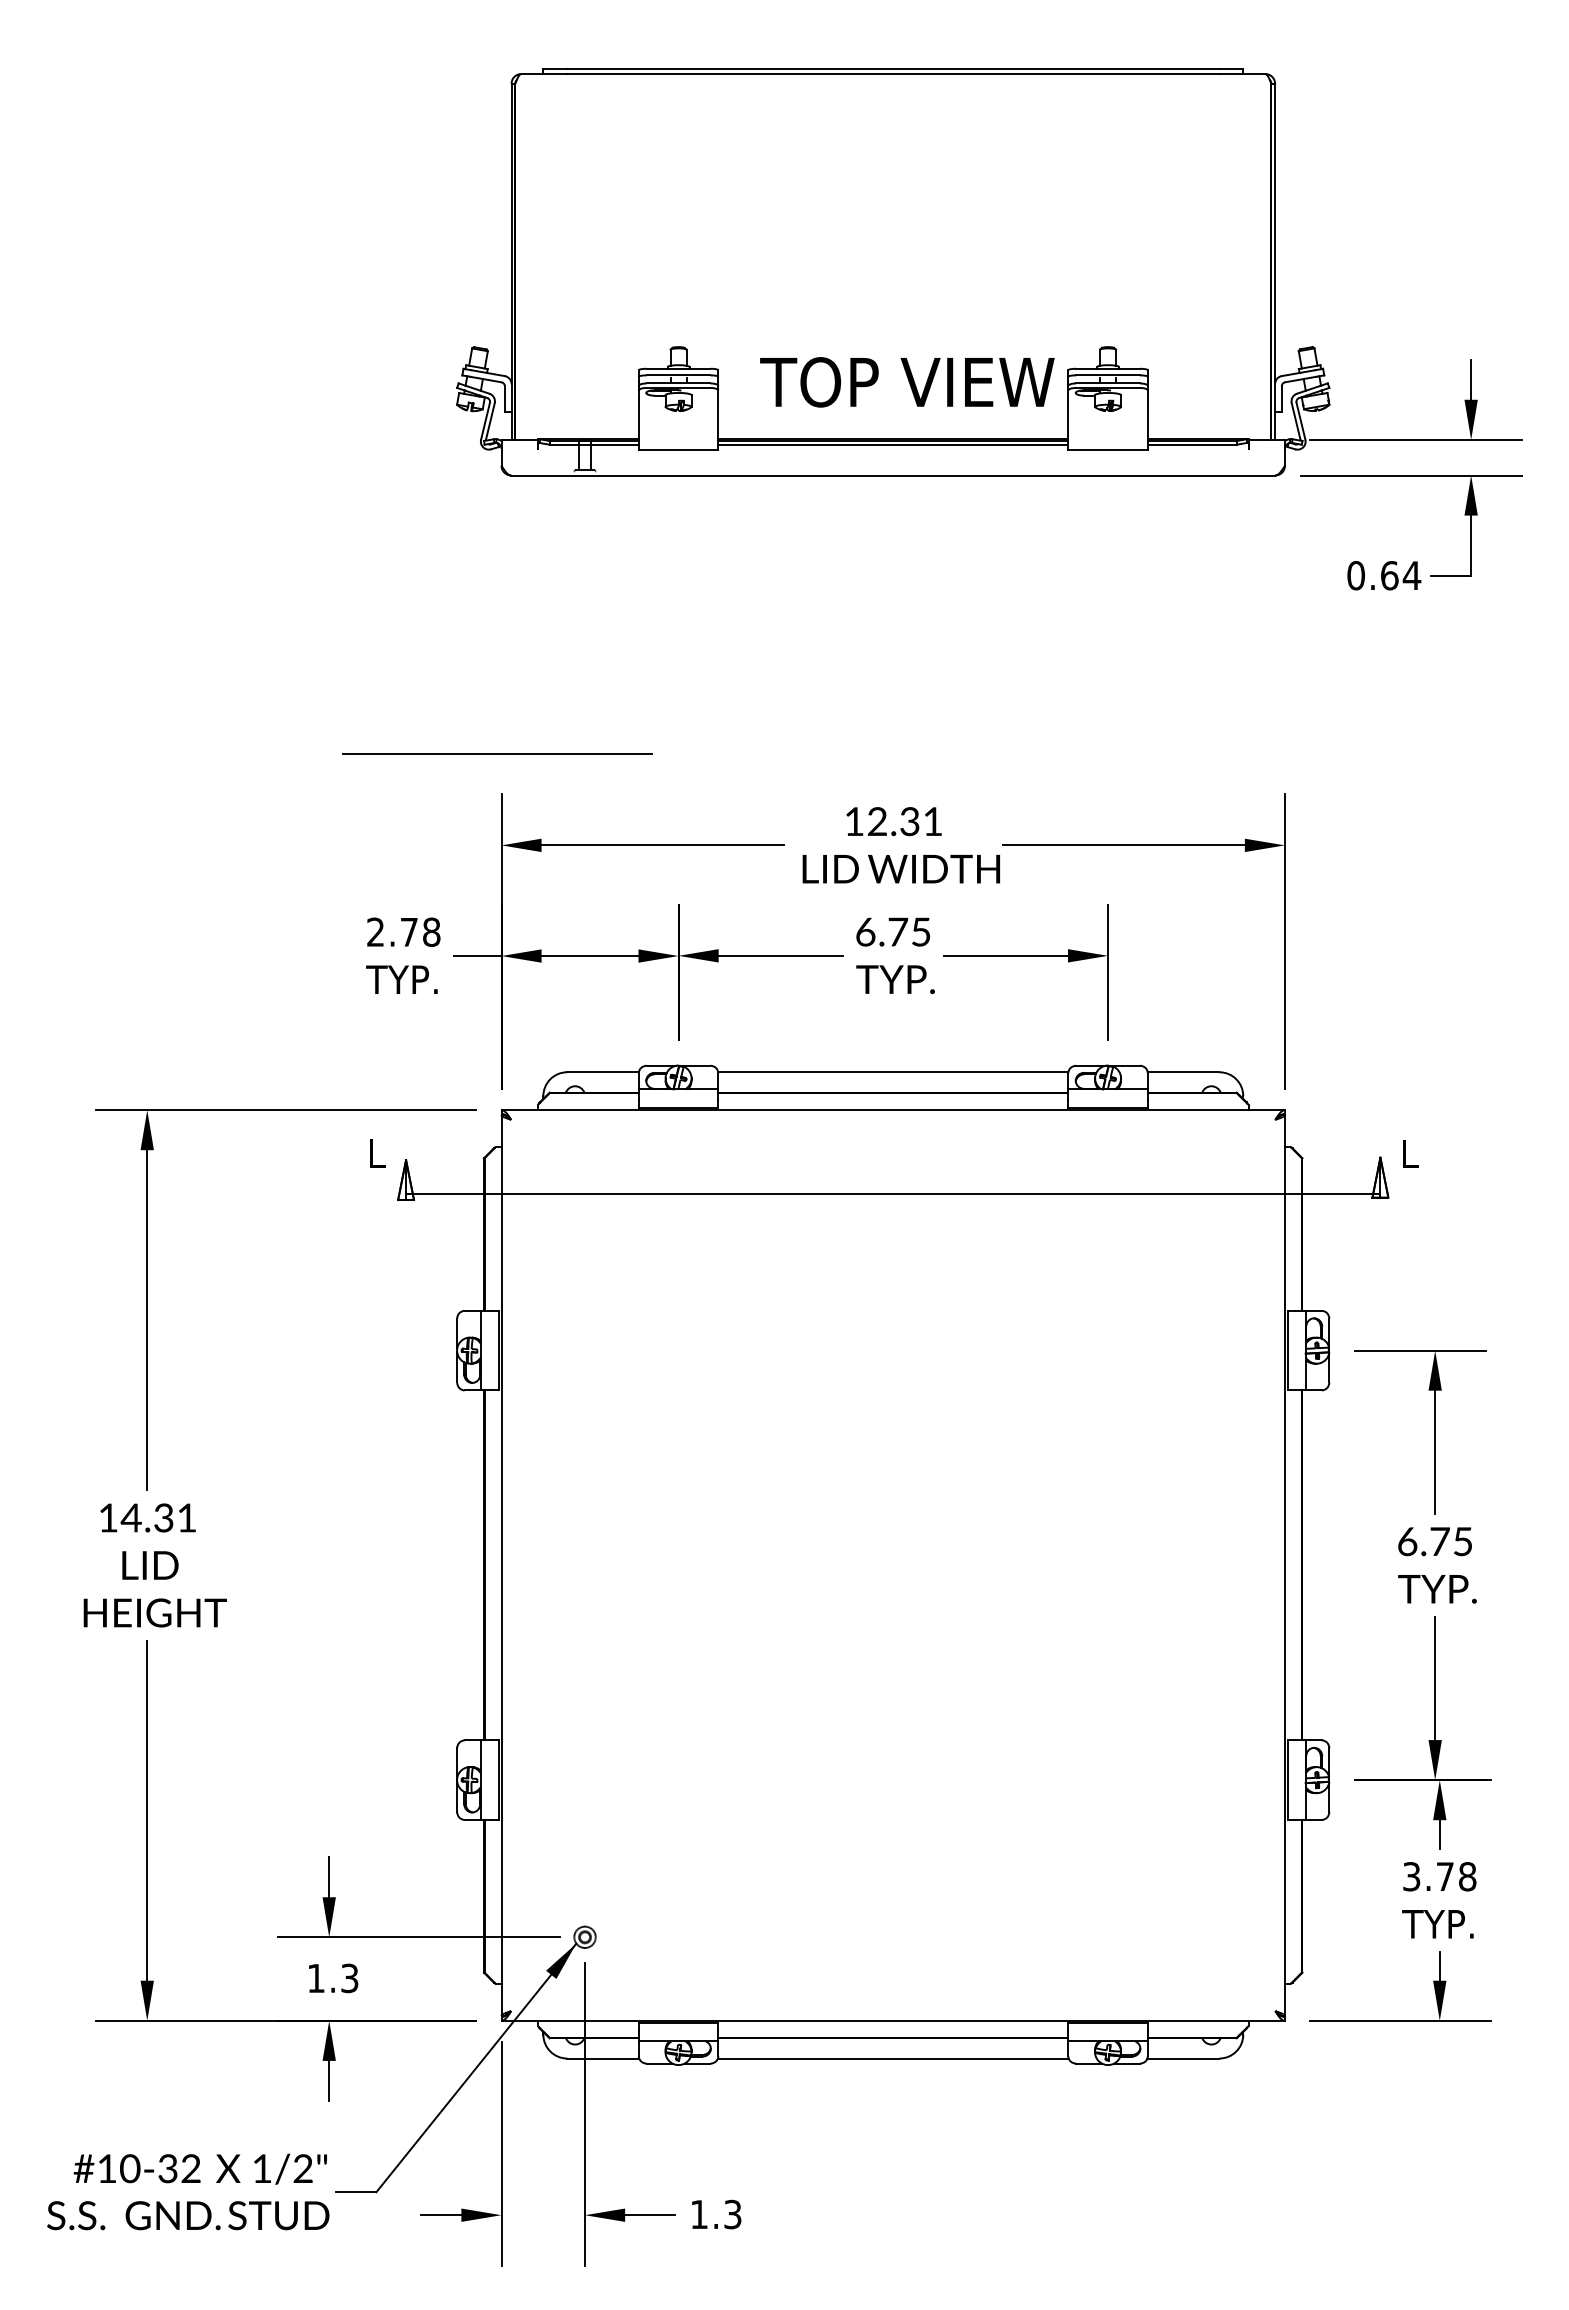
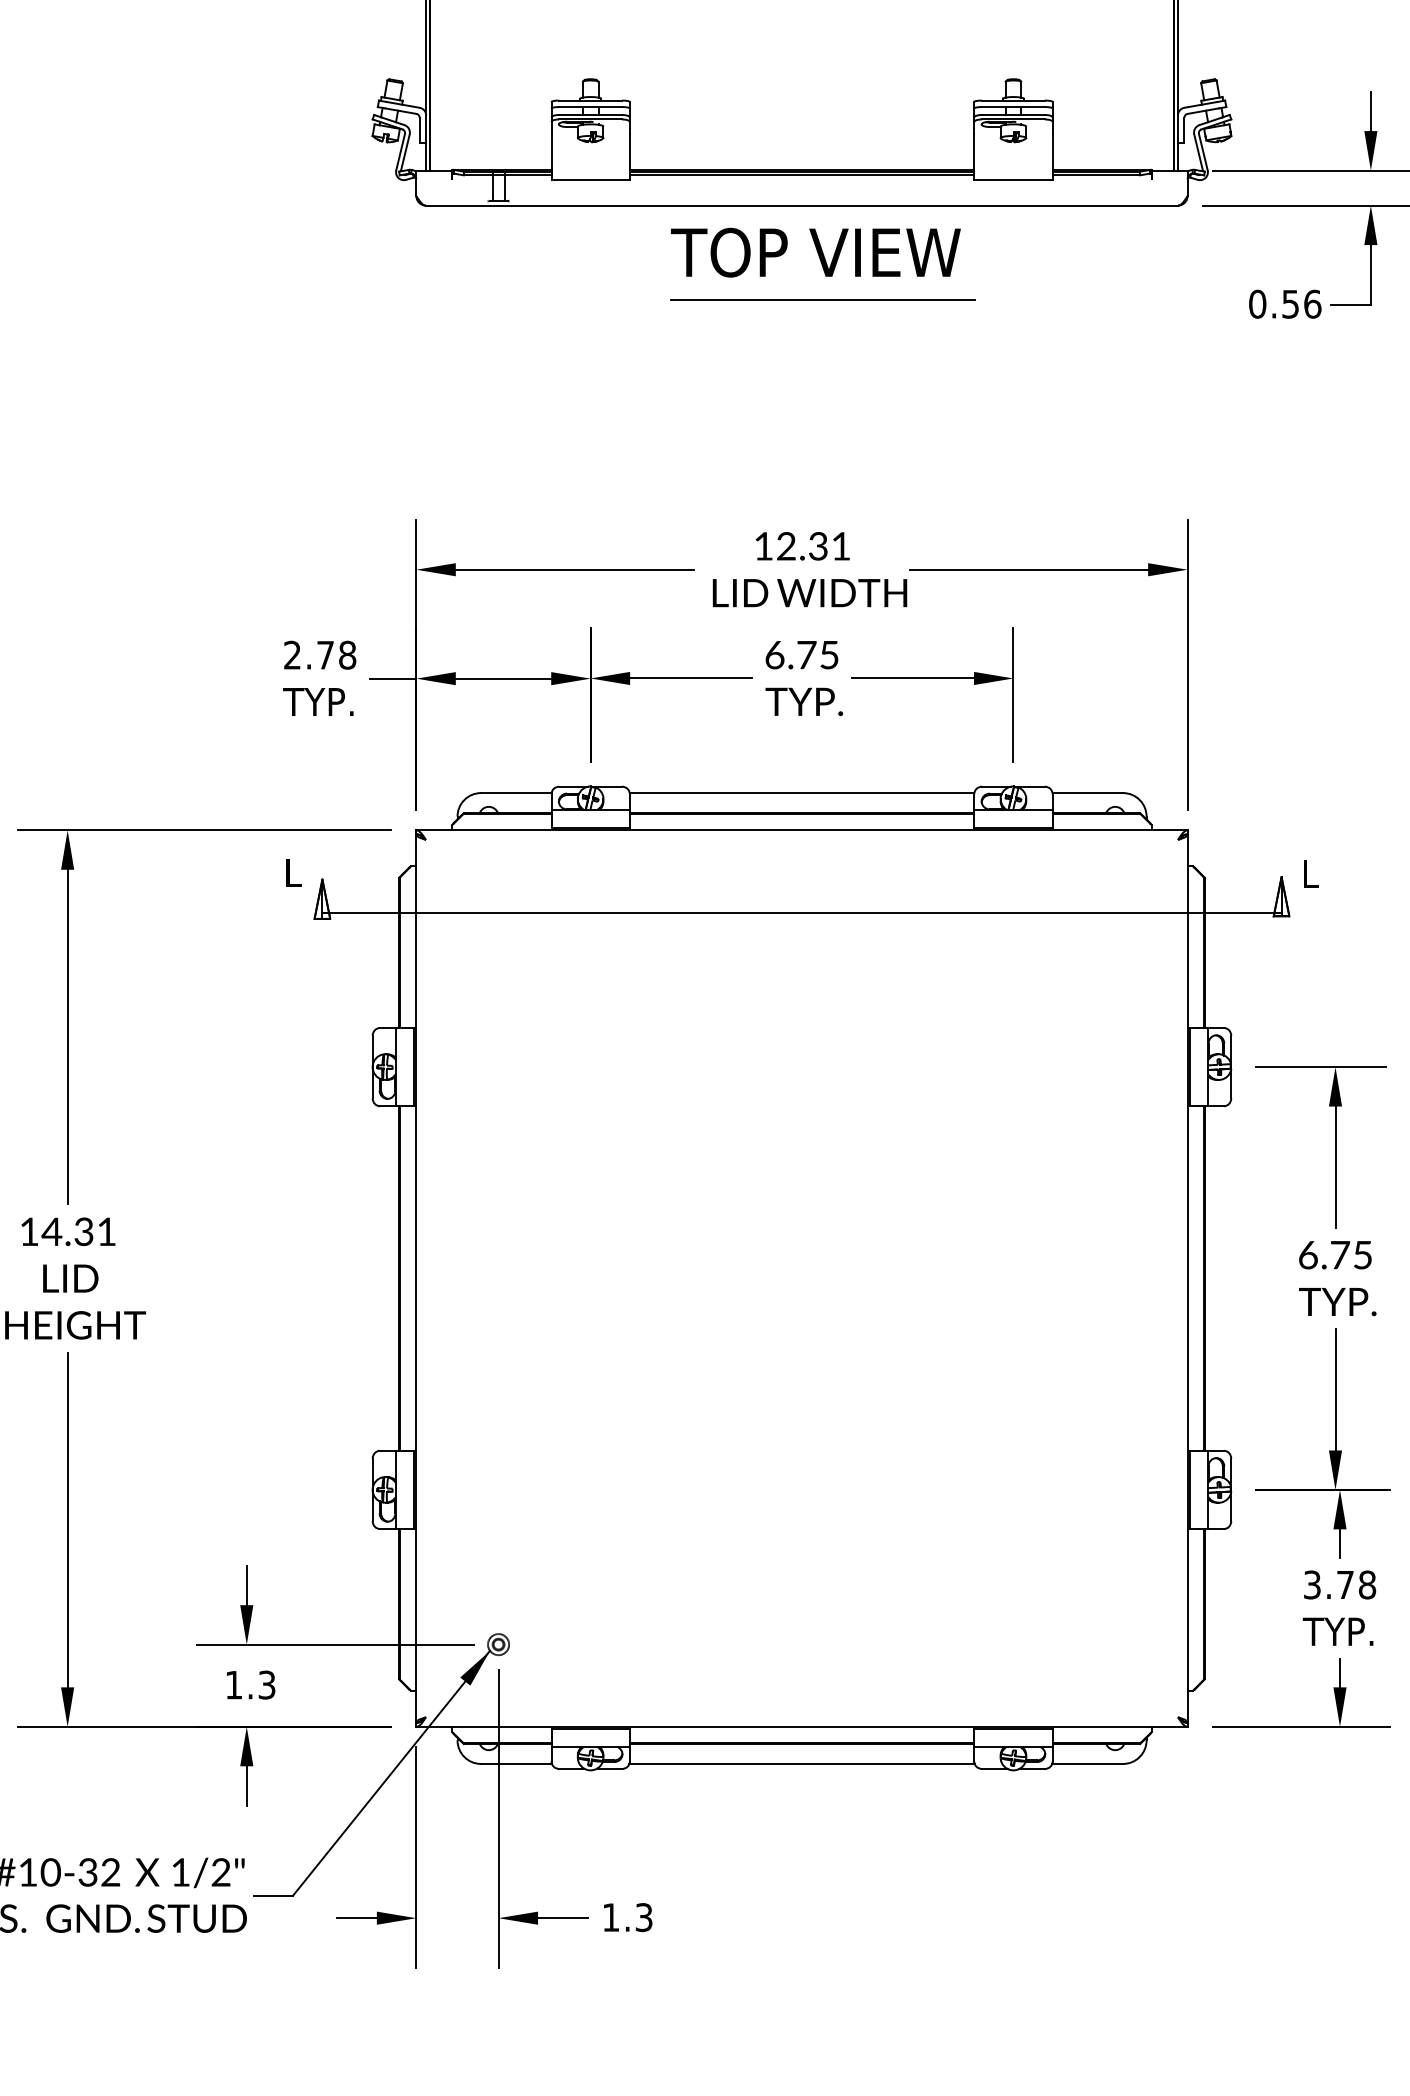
text: (907, 382) -> (816, 252), moved
text: (1401, 575) -> (1302, 304), 0.64 -> 0.56
line: (497, 753) -> (822, 300), moved

